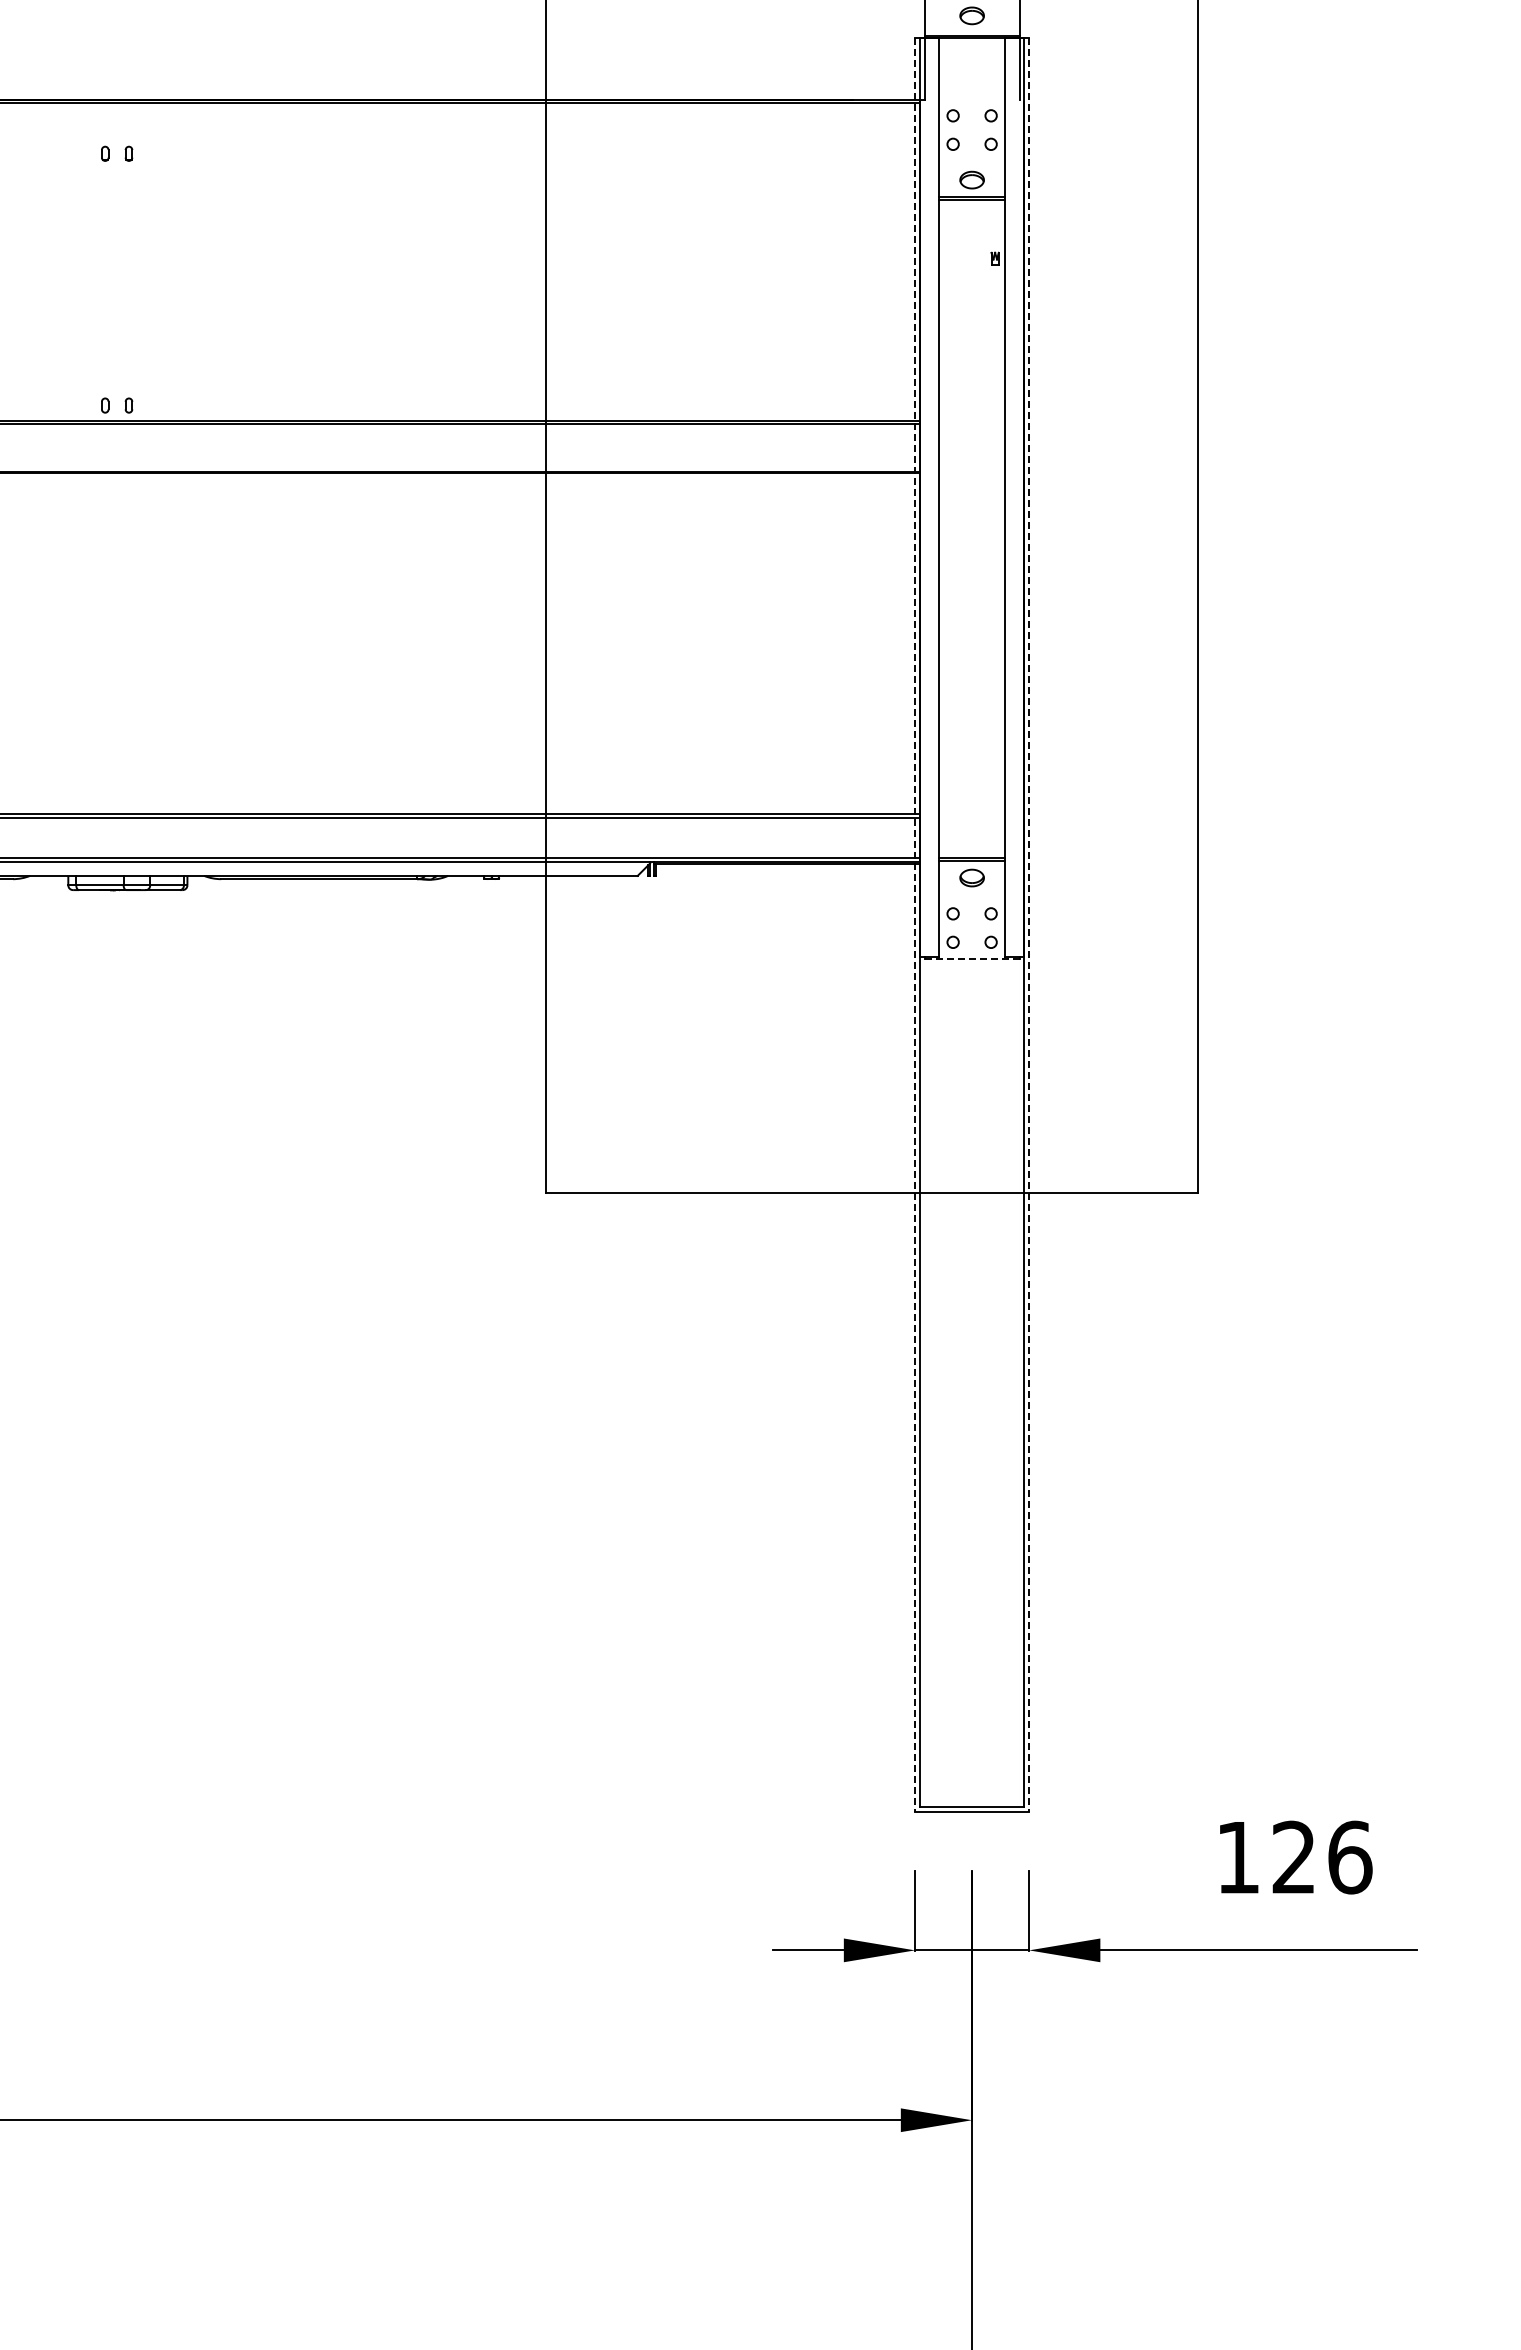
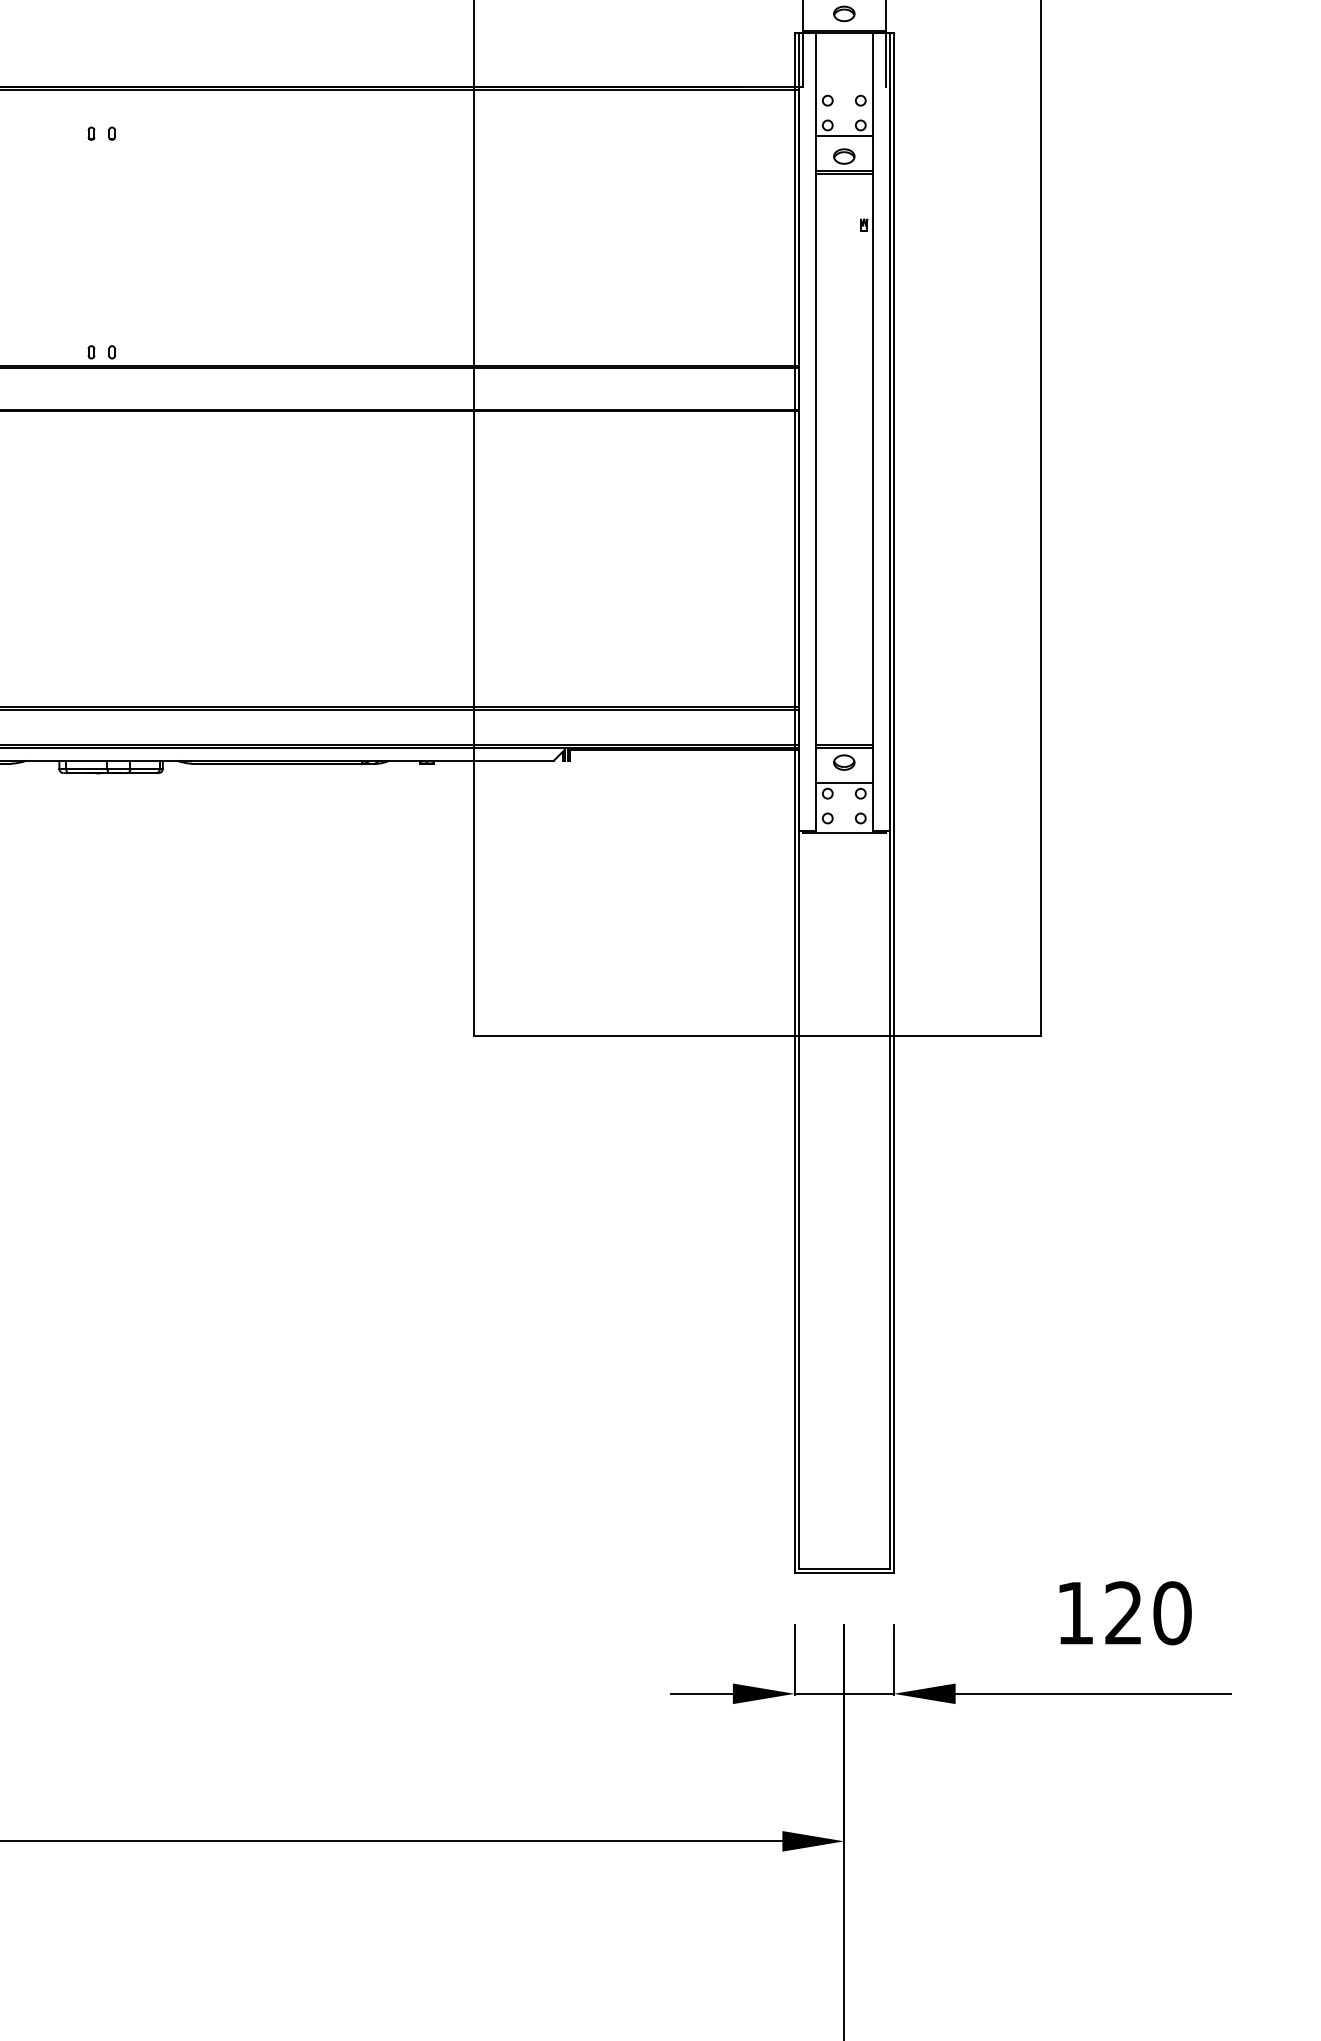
line: (972, 156) -> (844, 136), added
line: (972, 901) -> (844, 782), added
line: (915, 924) -> (795, 802), dashed -> solid
line: (1029, 924) -> (894, 802), dashed -> solid
line: (972, 958) -> (844, 832), dashed -> solid
text: (1350, 1857) -> (1172, 1613), 126 -> 120

